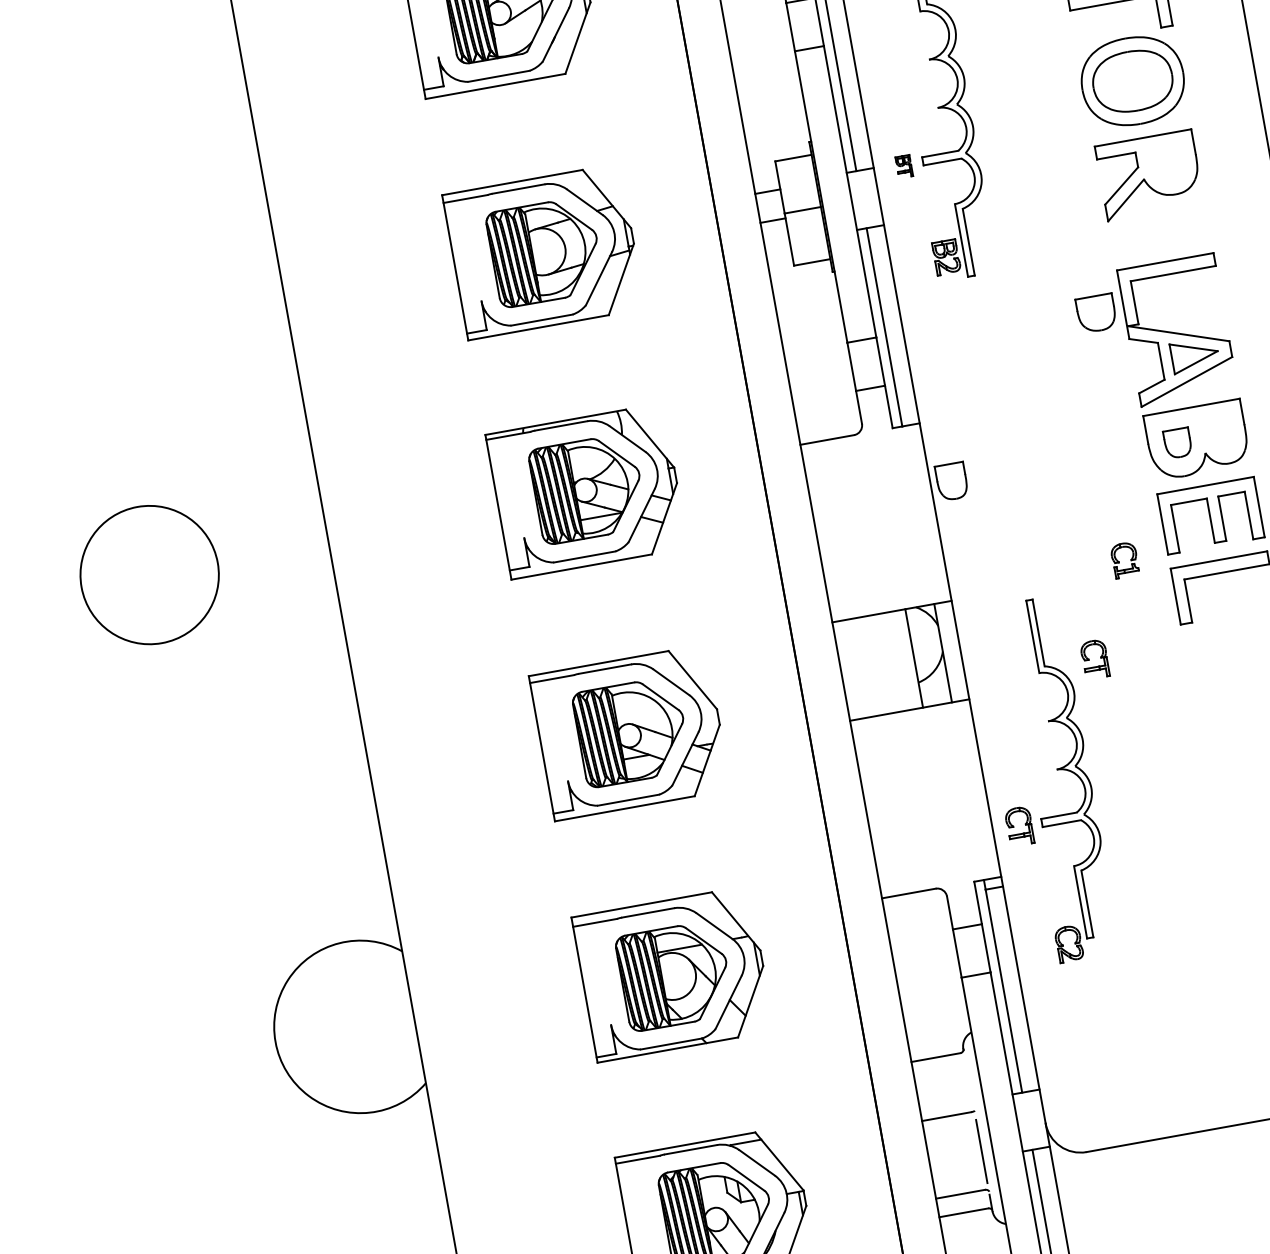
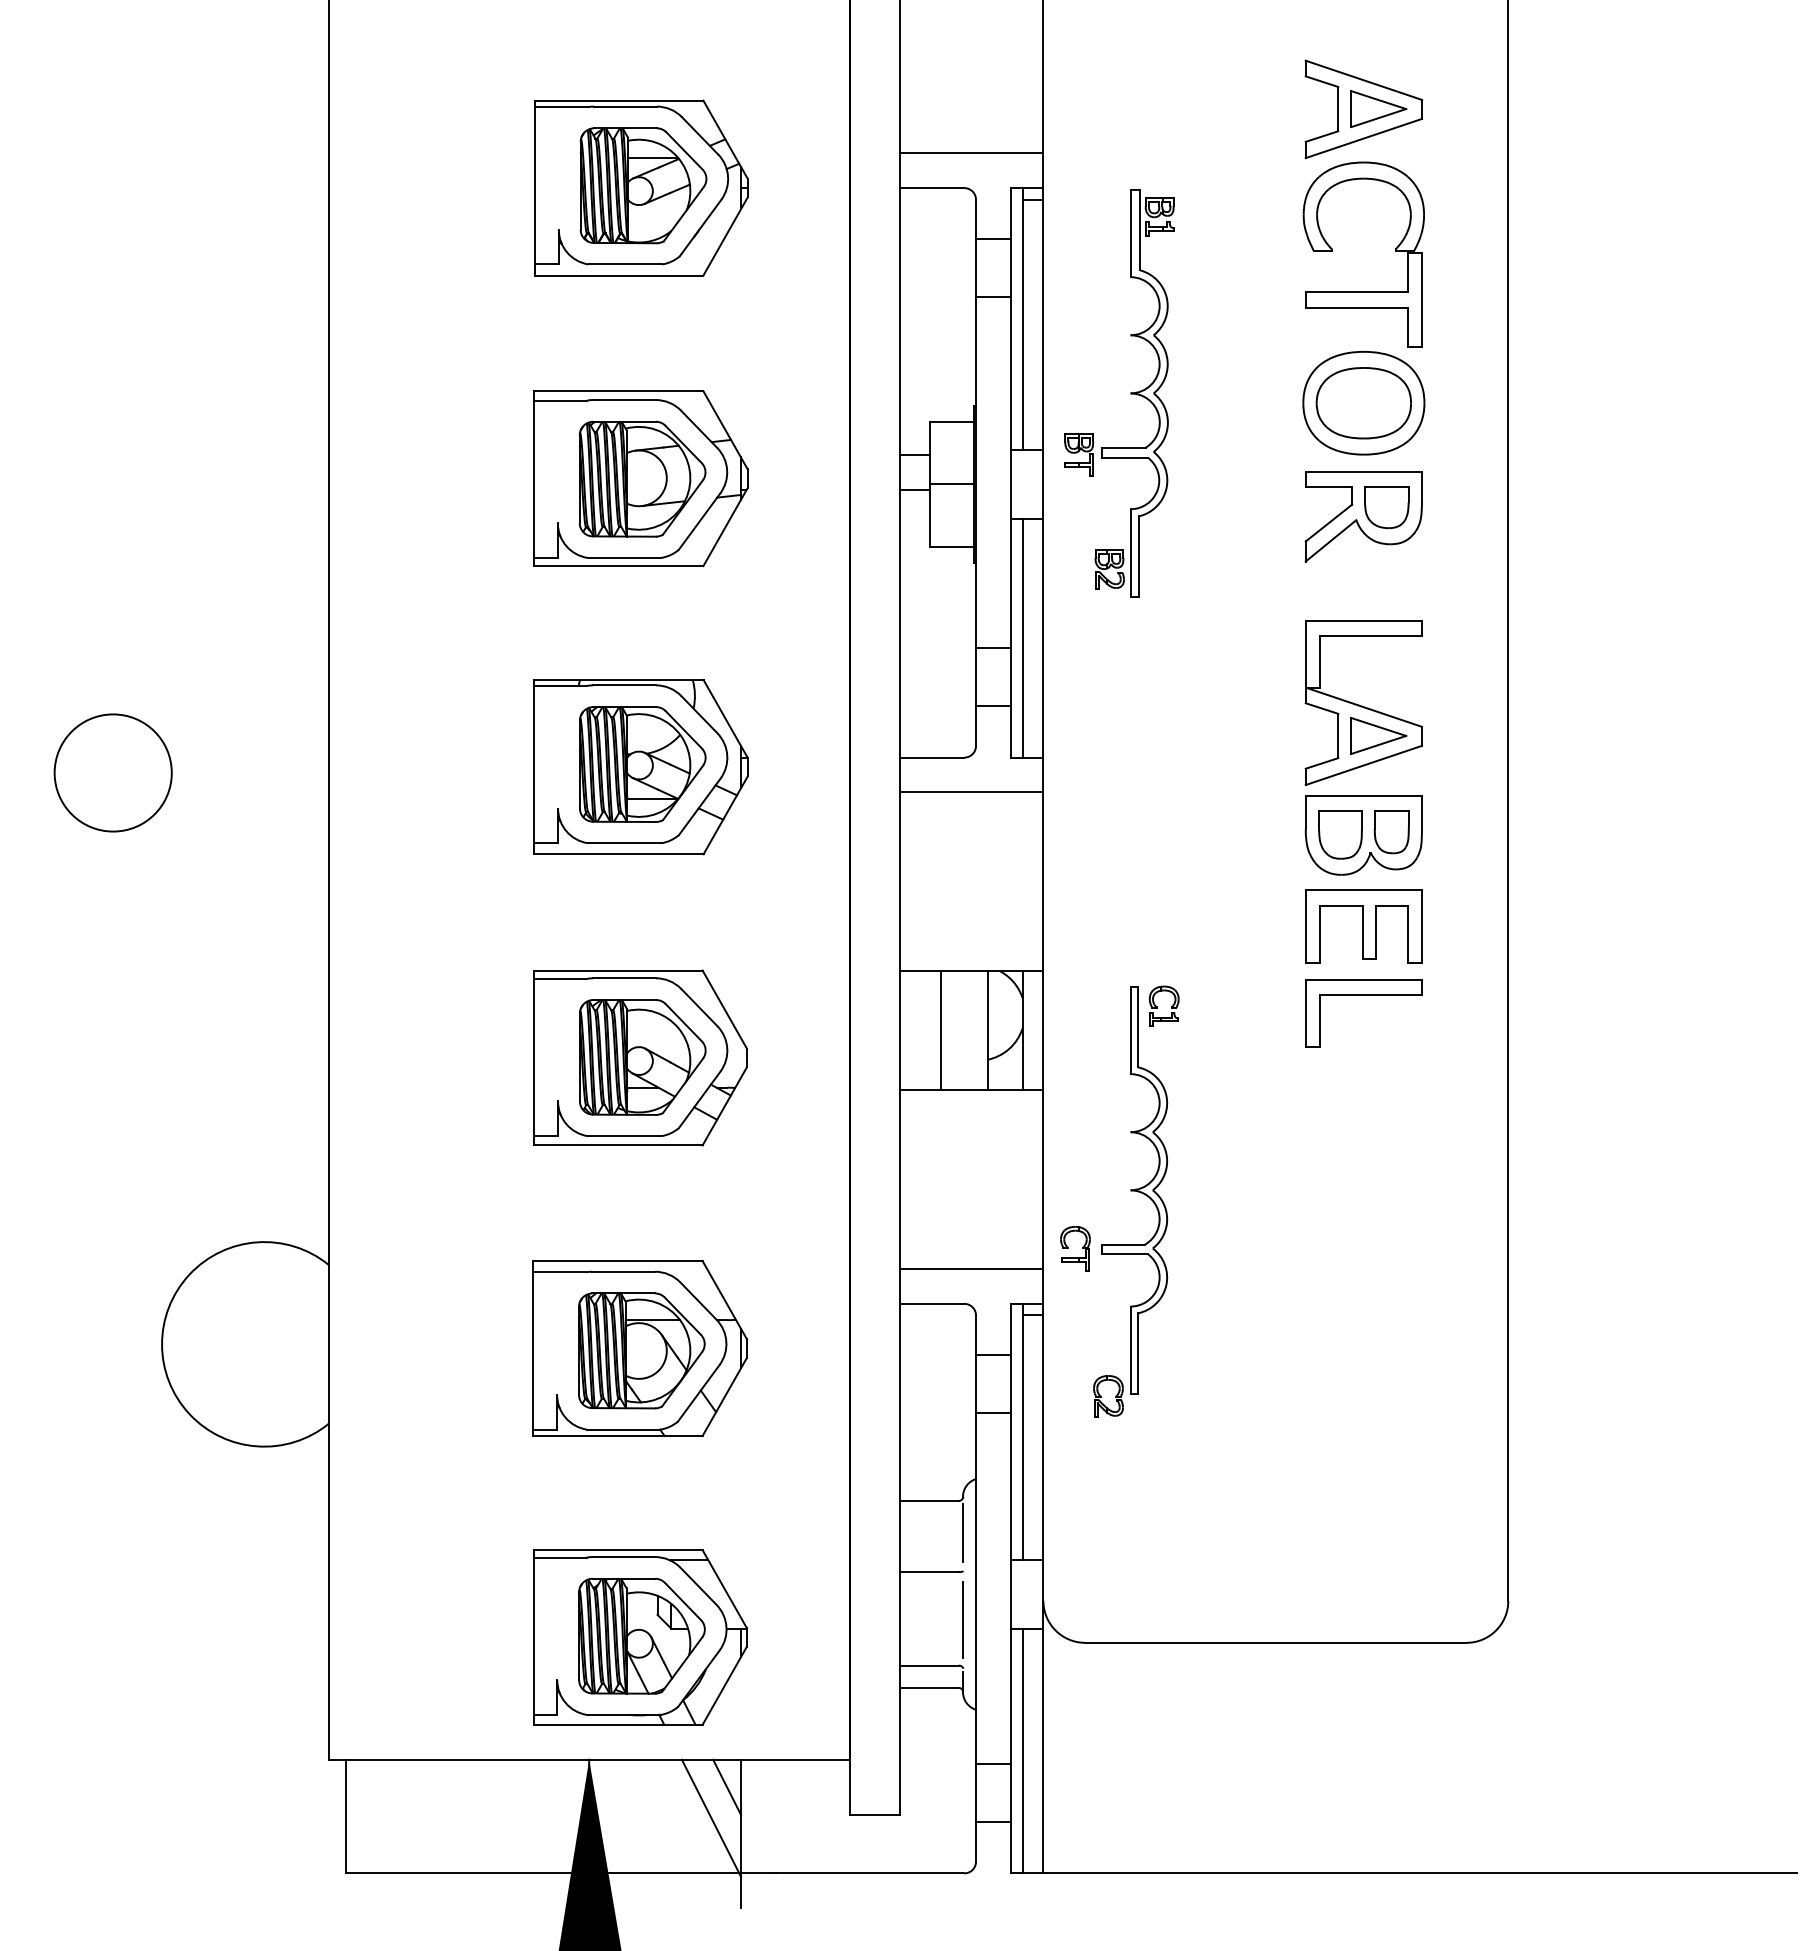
part: (904, 166) -> (1079, 454), size x1.67
part: (1096, 313) -> (1386, 507), moved
part: (1177, 442) -> (1340, 834), size x1.43
line: (865, 463) -> (971, 792), added
part: (951, 481) -> (1391, 832), moved
part: (1119, 561) -> (1157, 1006), moved
circle: (149, 574) -> (112, 772), size x0.71
part: (1089, 660) -> (1191, 1069), removed
line: (875, 665) -> (941, 1030), added
line: (936, 859) -> (971, 1269), added
line: (968, 1079) -> (962, 1533), added

